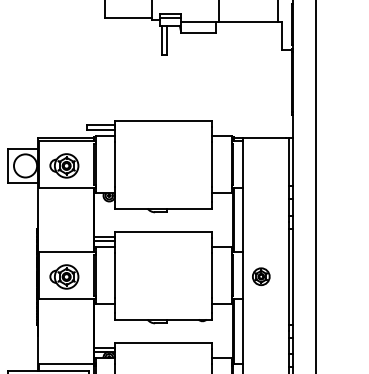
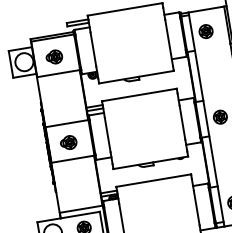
part: (64, 165) -> (54, 56), size x0.71
part: (261, 165) -> (206, 31), added
part: (64, 276) -> (68, 142), size x0.71

